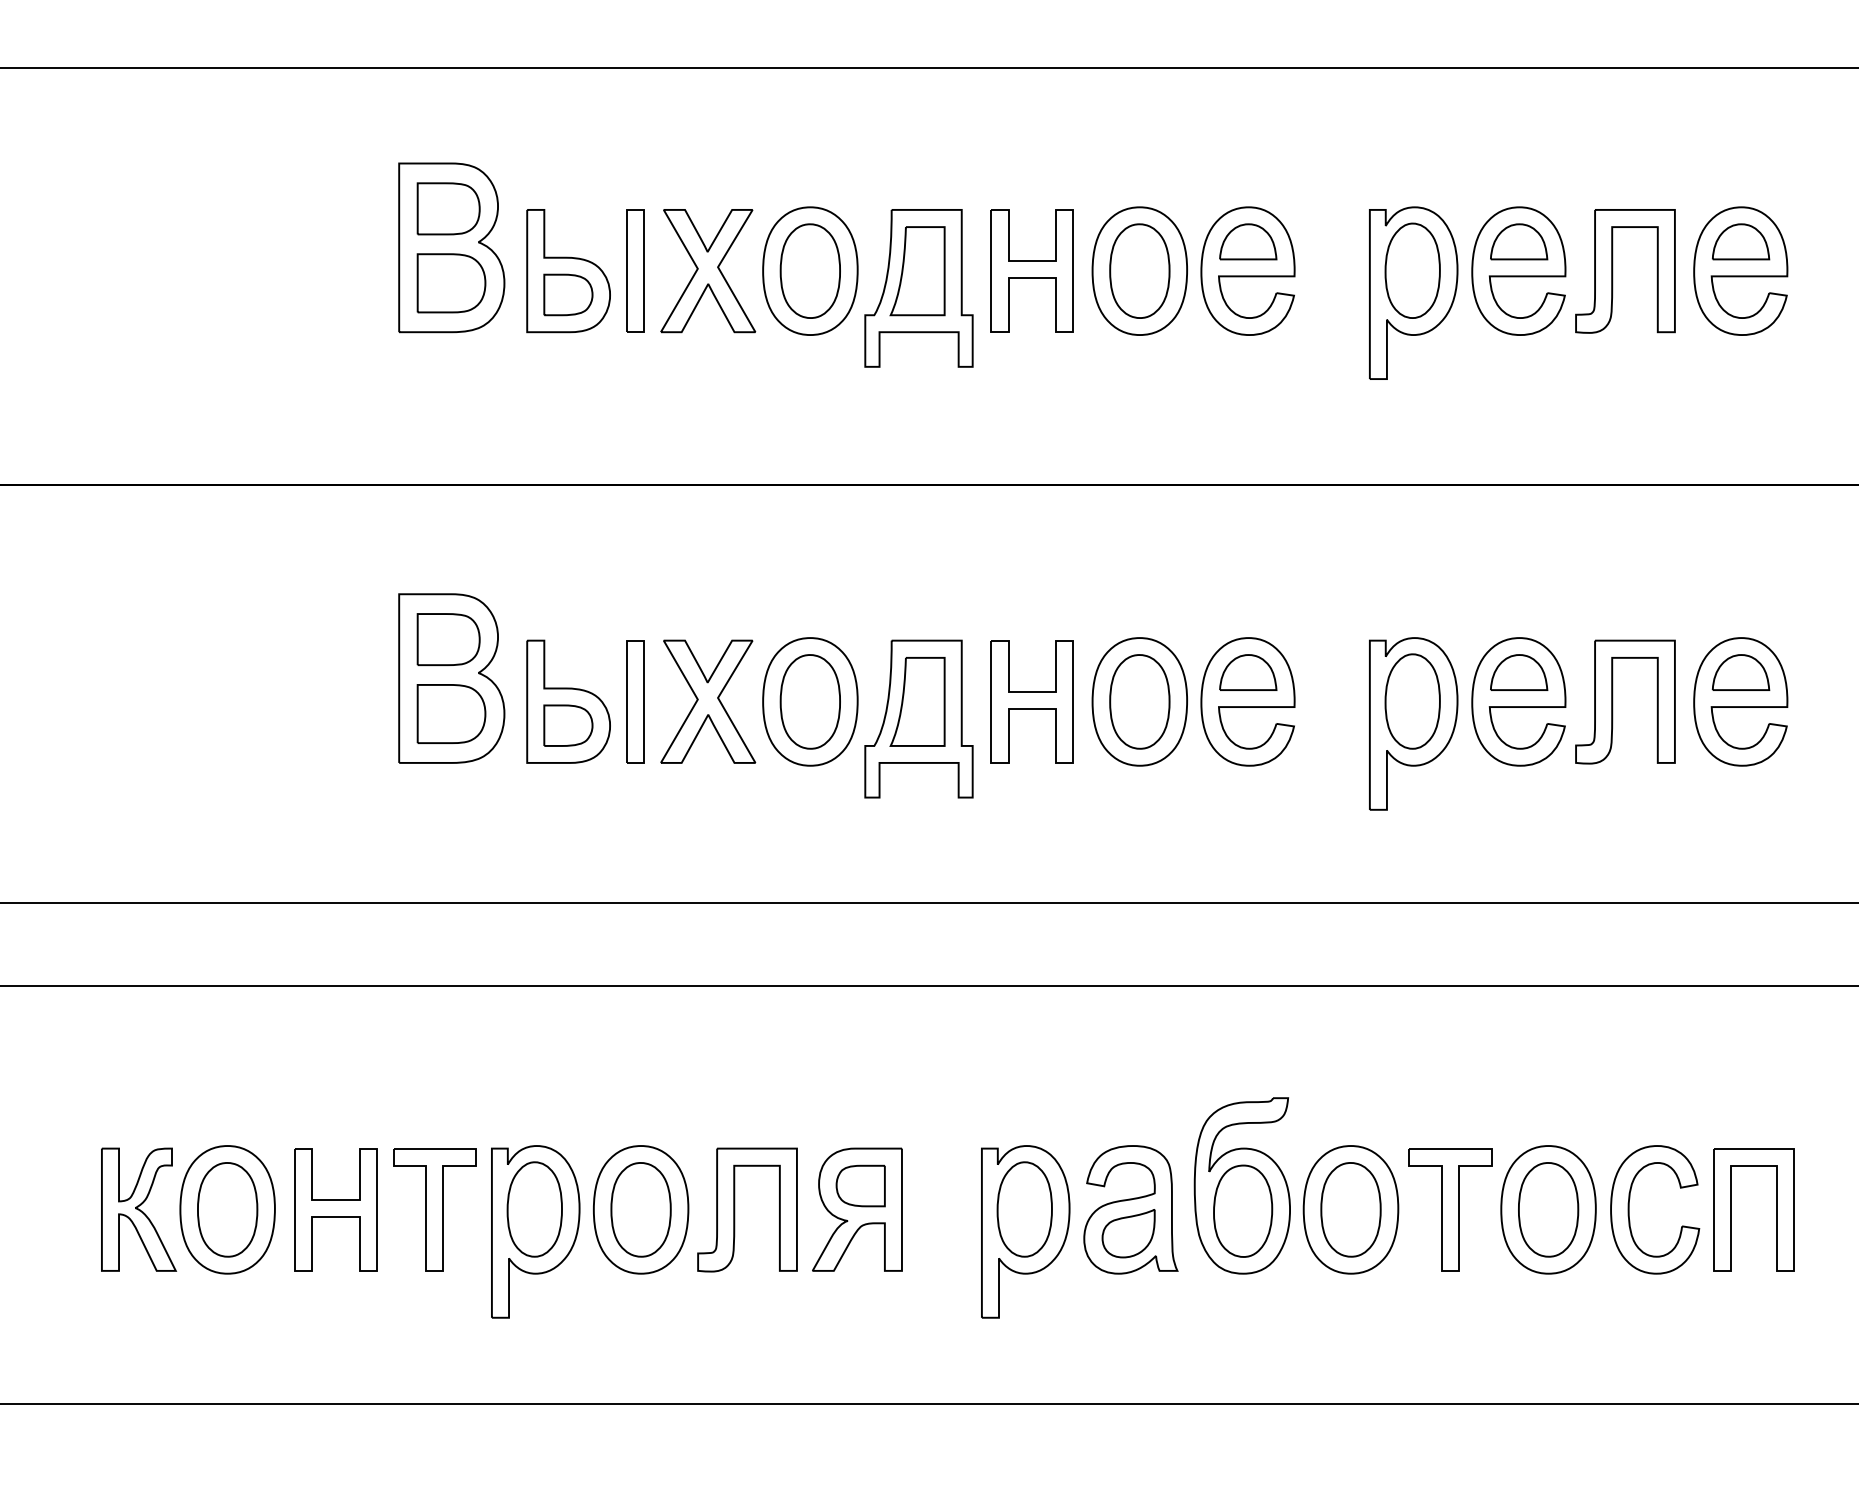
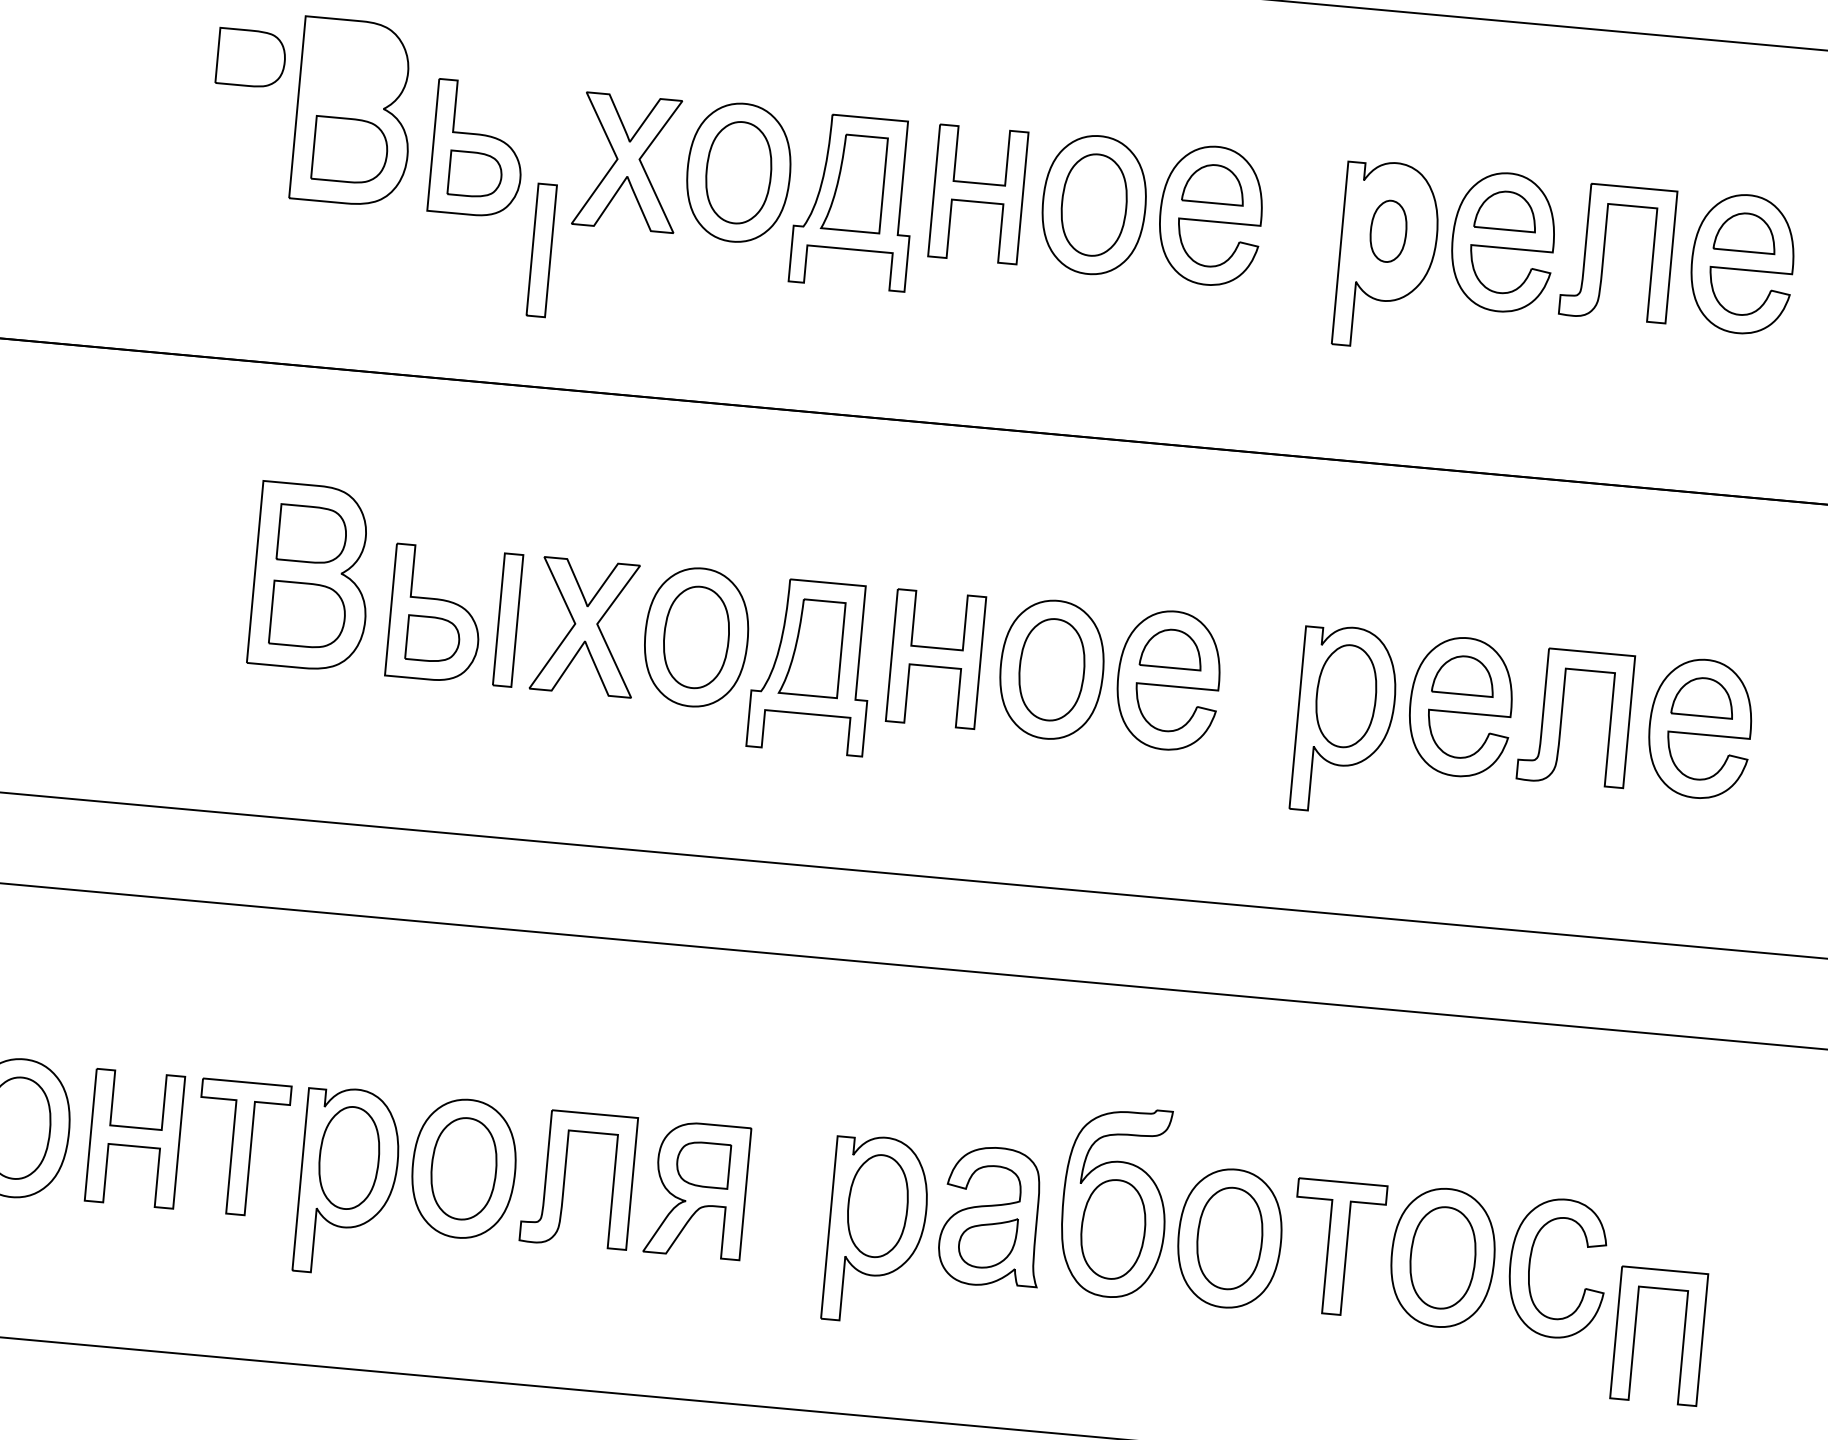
part: (448, 208) -> (251, 58), moved
part: (635, 270) -> (541, 249), moved
part: (1412, 270) -> (1388, 231), size x0.6
part: (1731, 1209) -> (1635, 1333), moved

